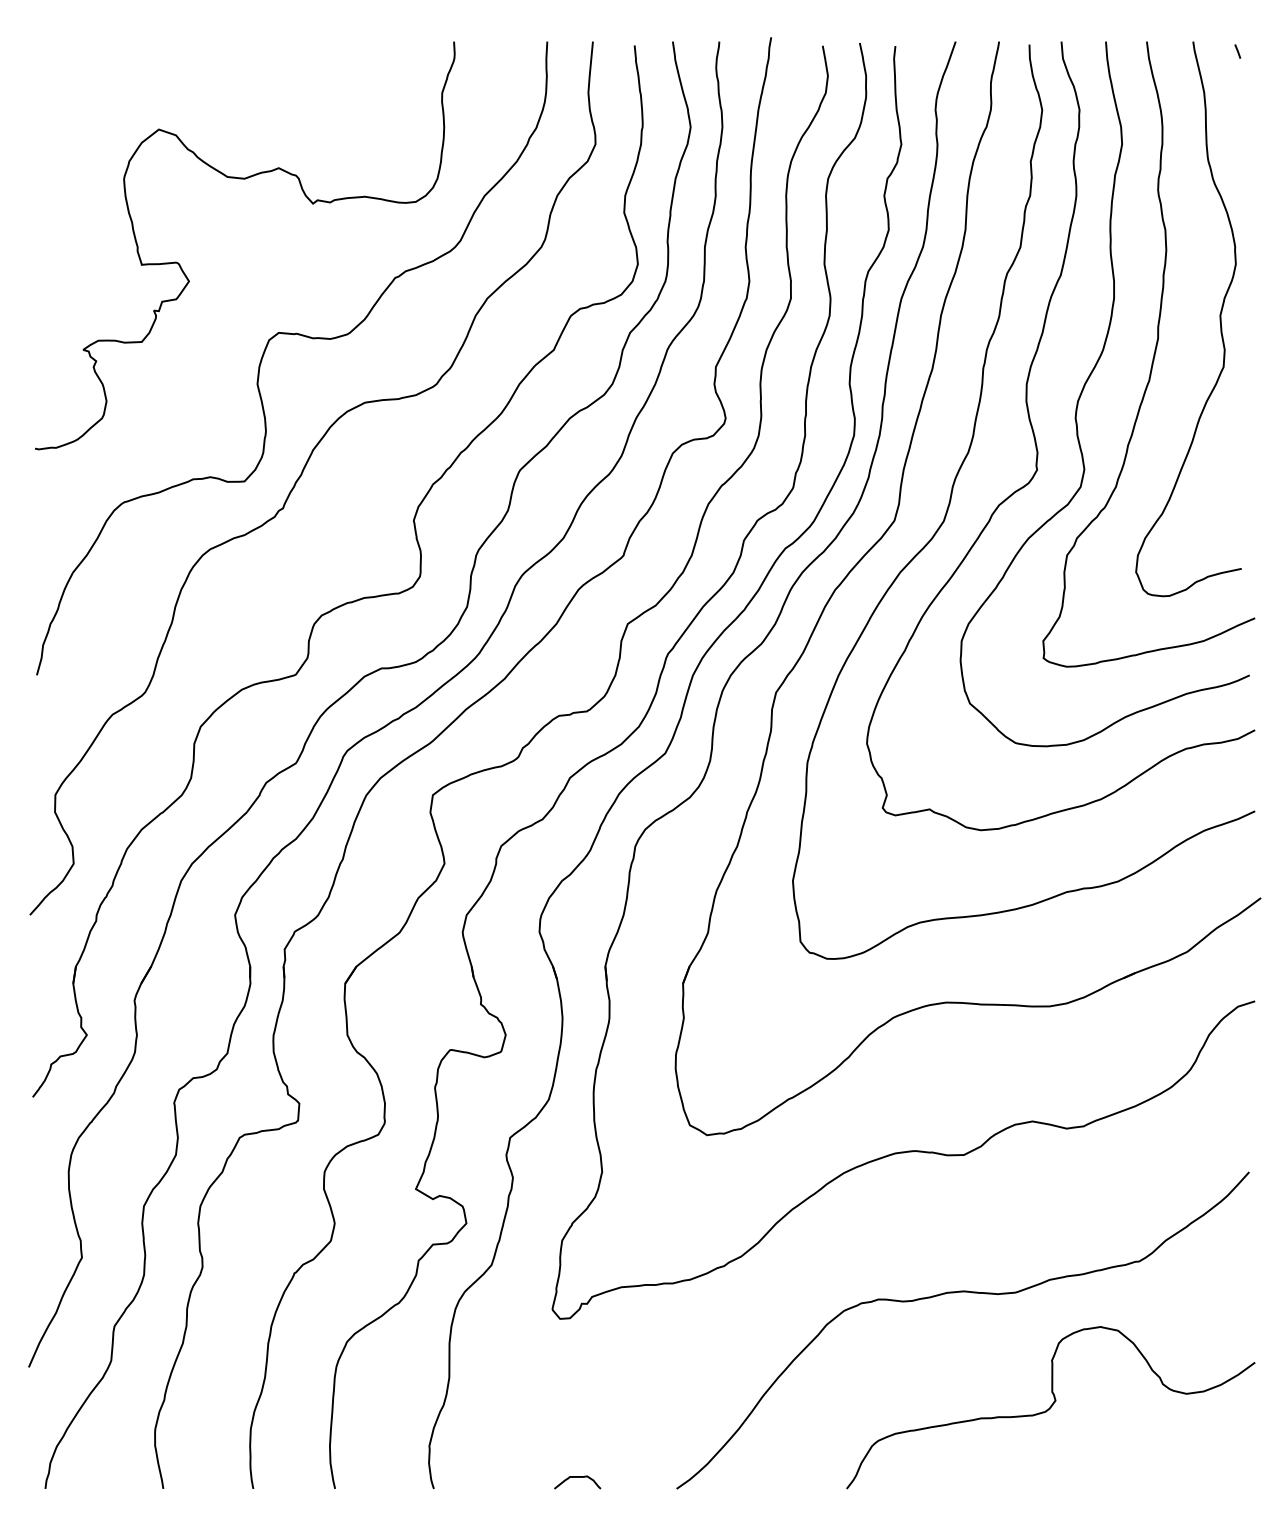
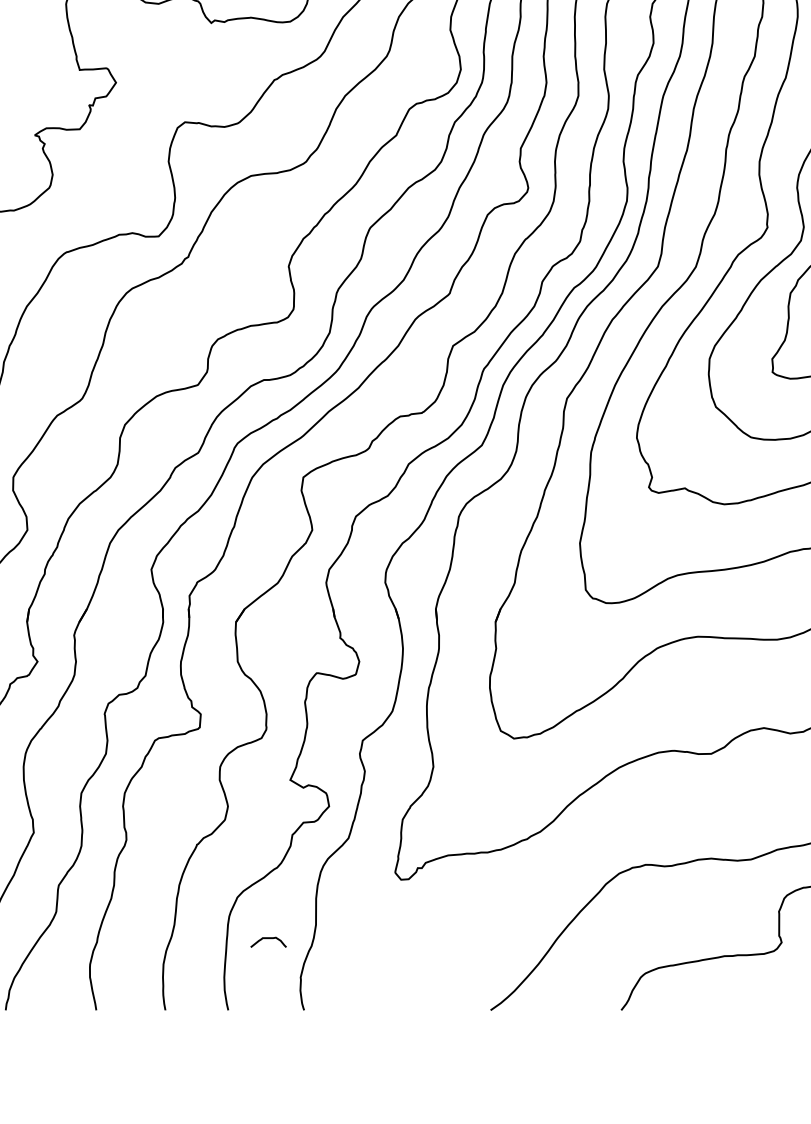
curve: (577, 1477) -> (268, 938), moved

